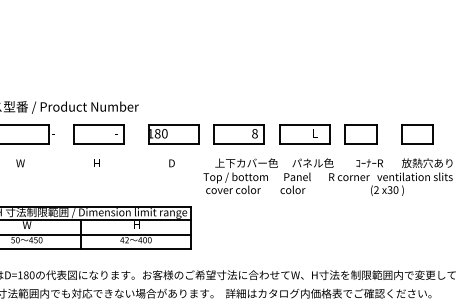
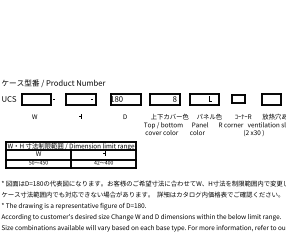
part: (360, 134) -> (237, 99), size x0.7

